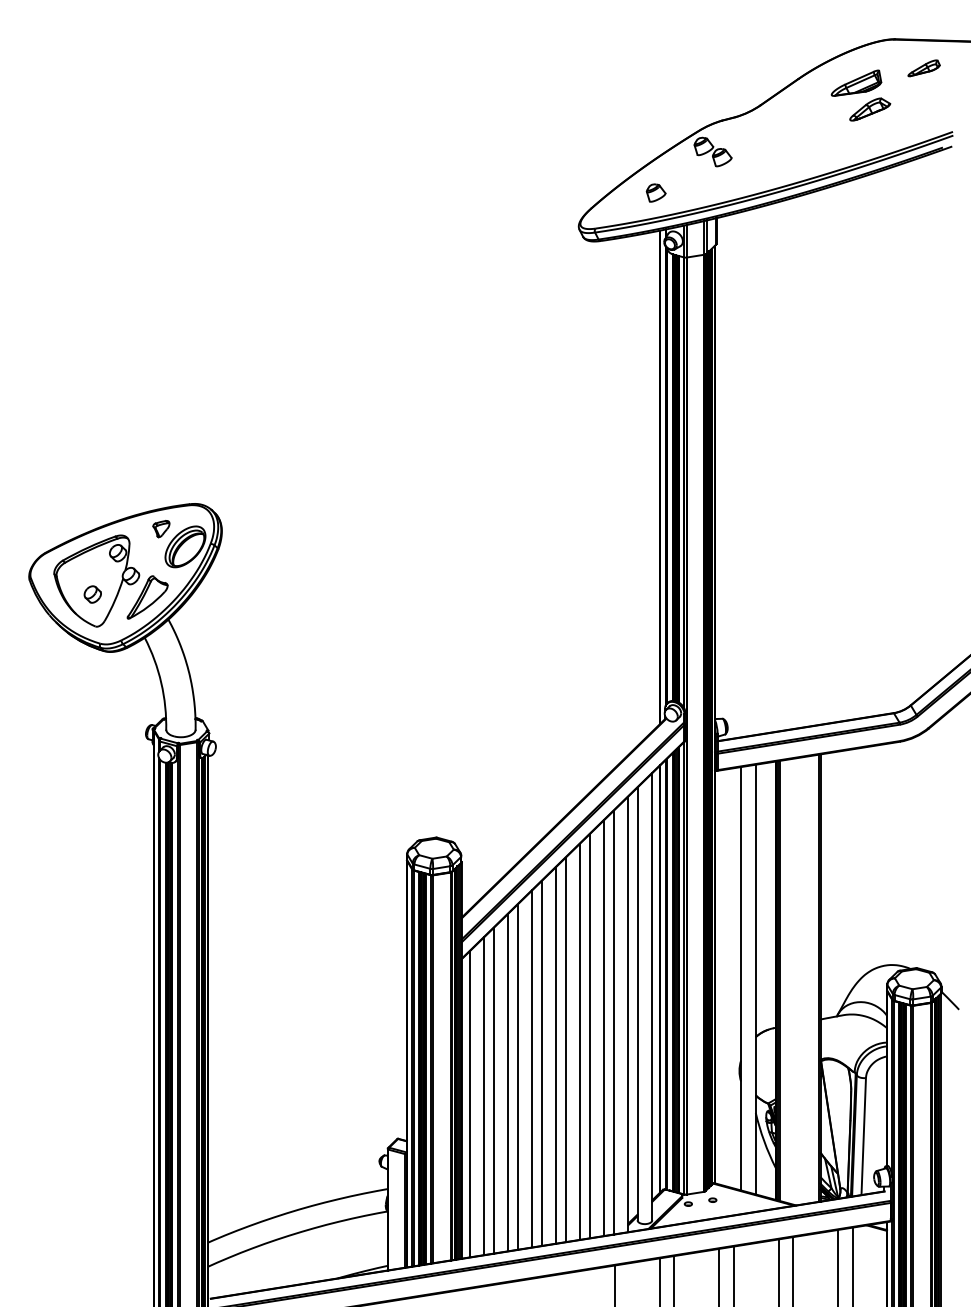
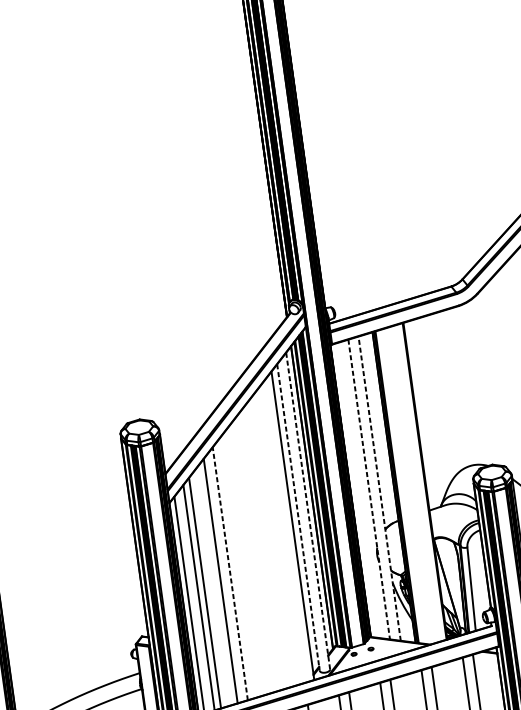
line: (741, 978) -> (369, 489), solid -> dashed
line: (755, 979) -> (379, 488), solid -> dashed
line: (652, 996) -> (308, 510), solid -> dashed
line: (637, 1004) -> (298, 517), solid -> dashed
line: (613, 1022) -> (283, 533), removed
line: (604, 1027) -> (277, 537), removed
line: (589, 1036) -> (267, 545), removed
line: (580, 1041) -> (261, 549), removed
line: (565, 1049) -> (251, 556), removed
line: (556, 1054) -> (246, 561), removed
line: (541, 1063) -> (236, 569), removed
line: (532, 1068) -> (230, 573), solid -> dashed
line: (508, 1082) -> (214, 585), removed

